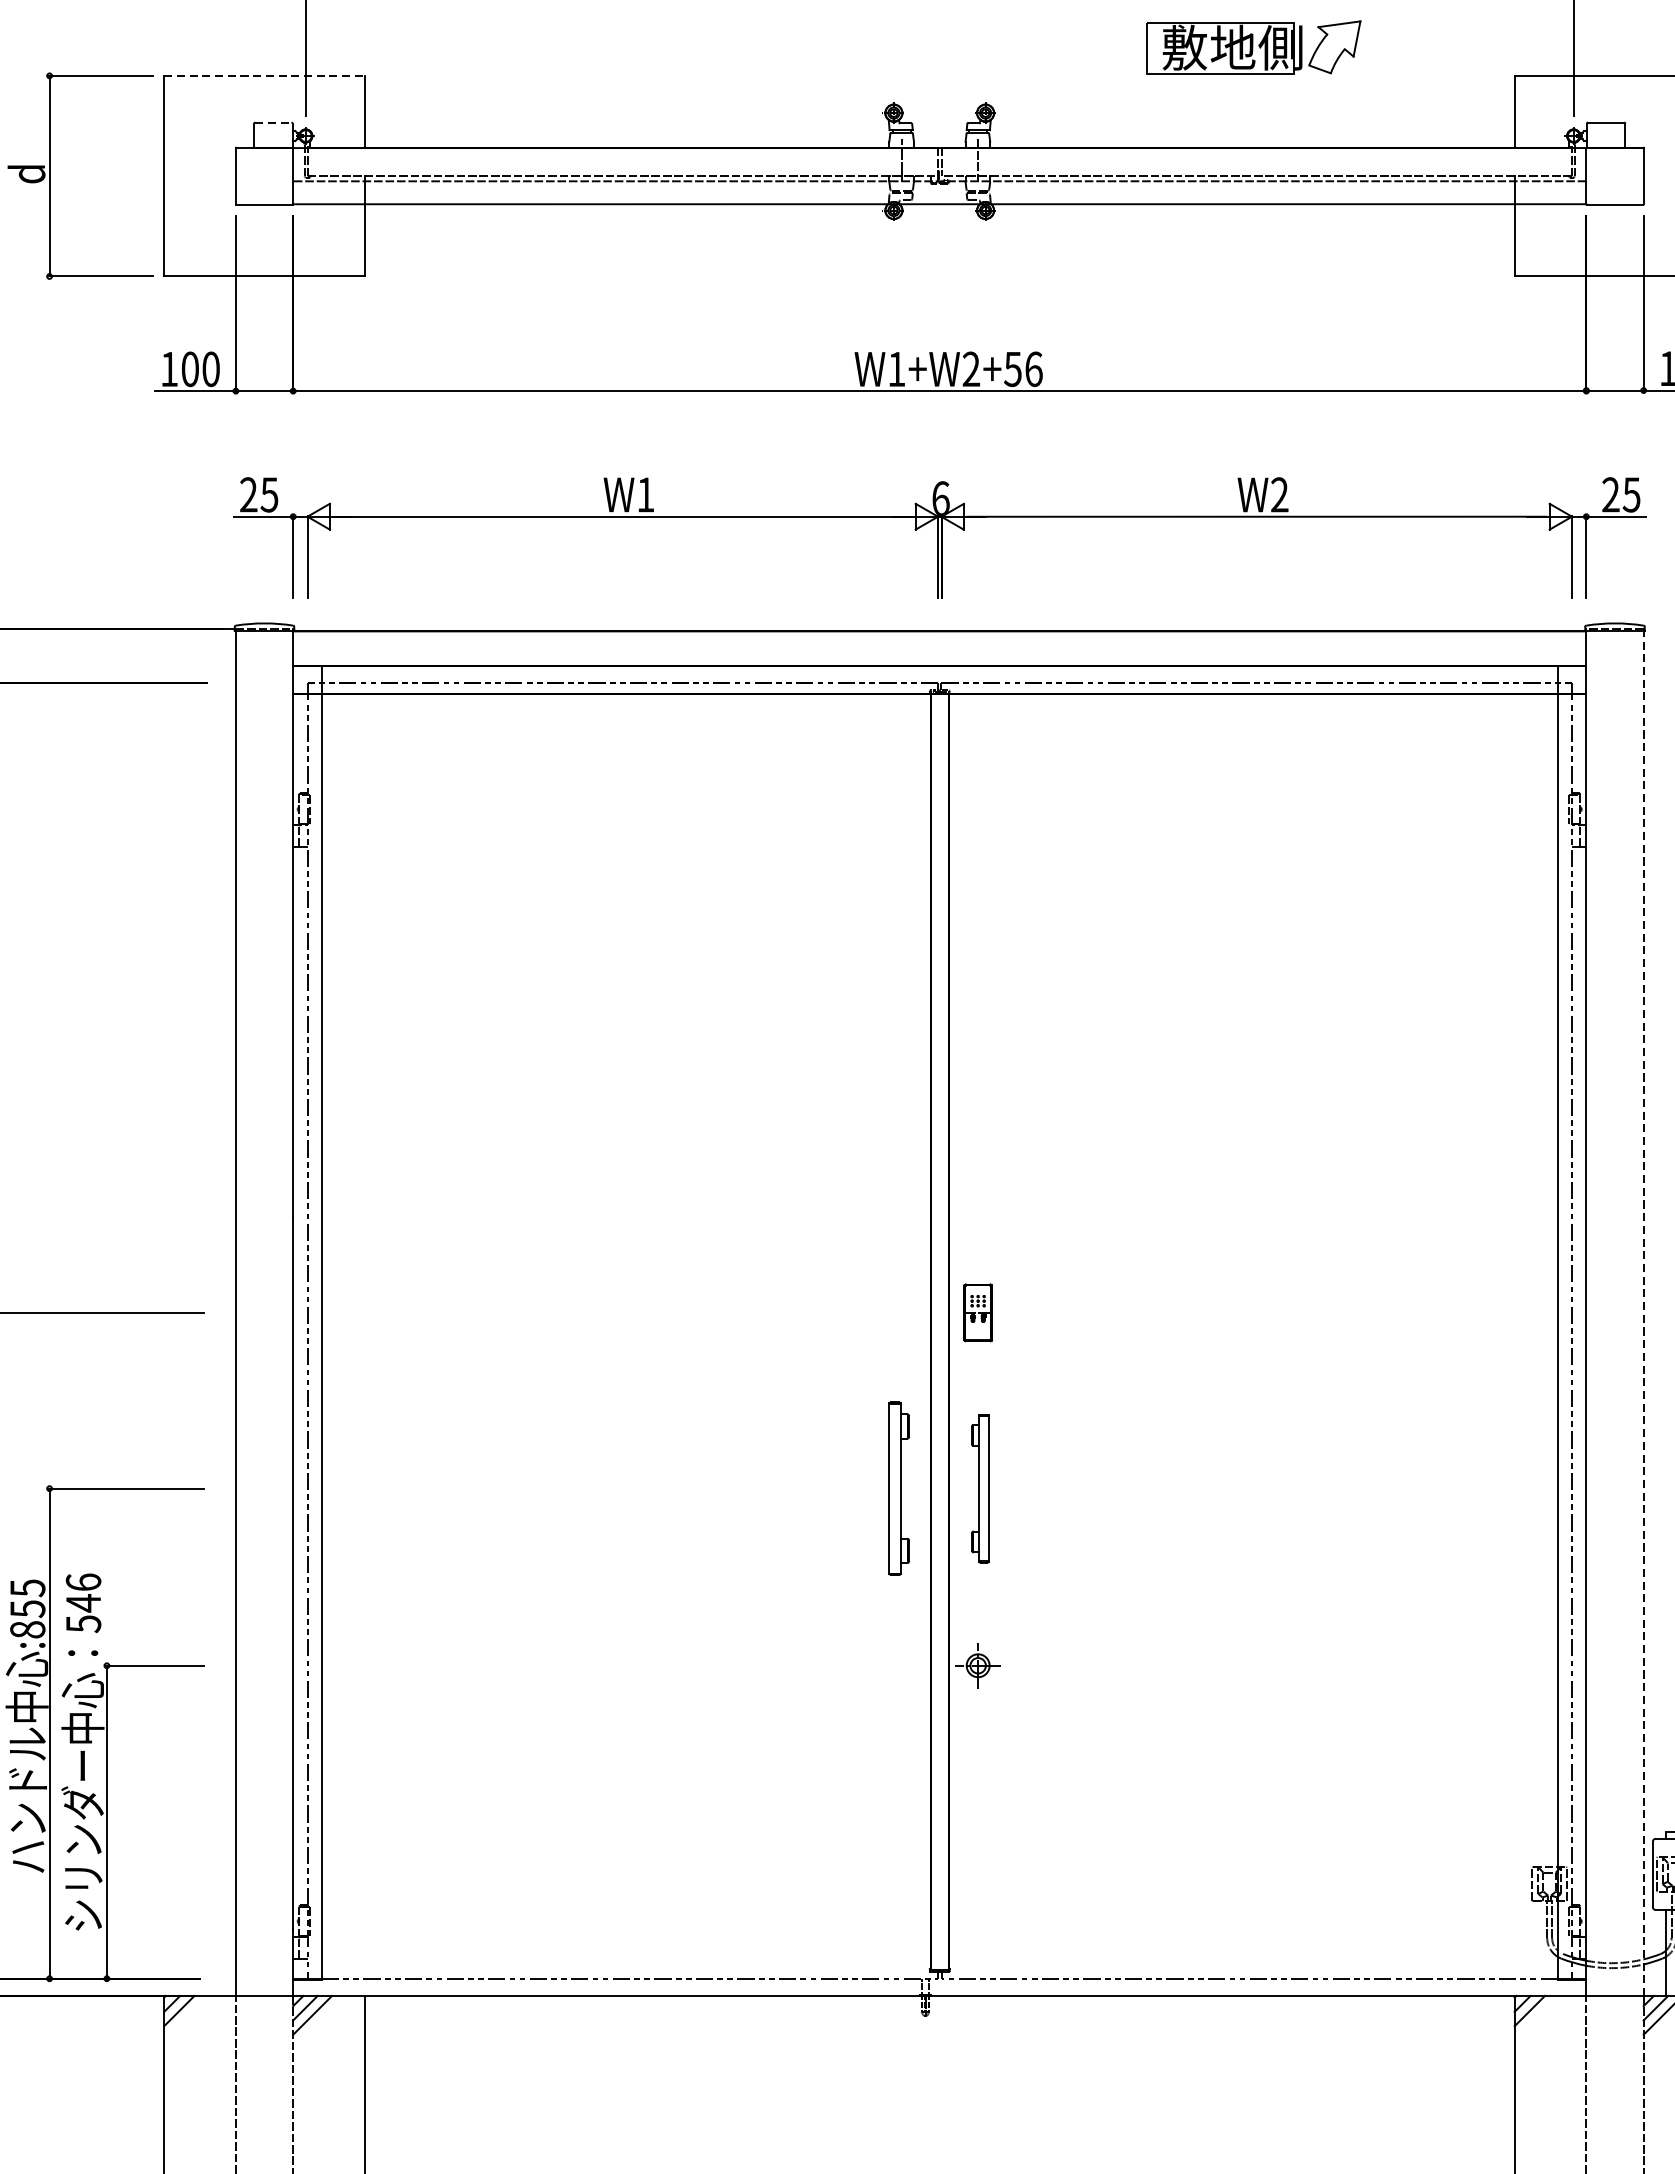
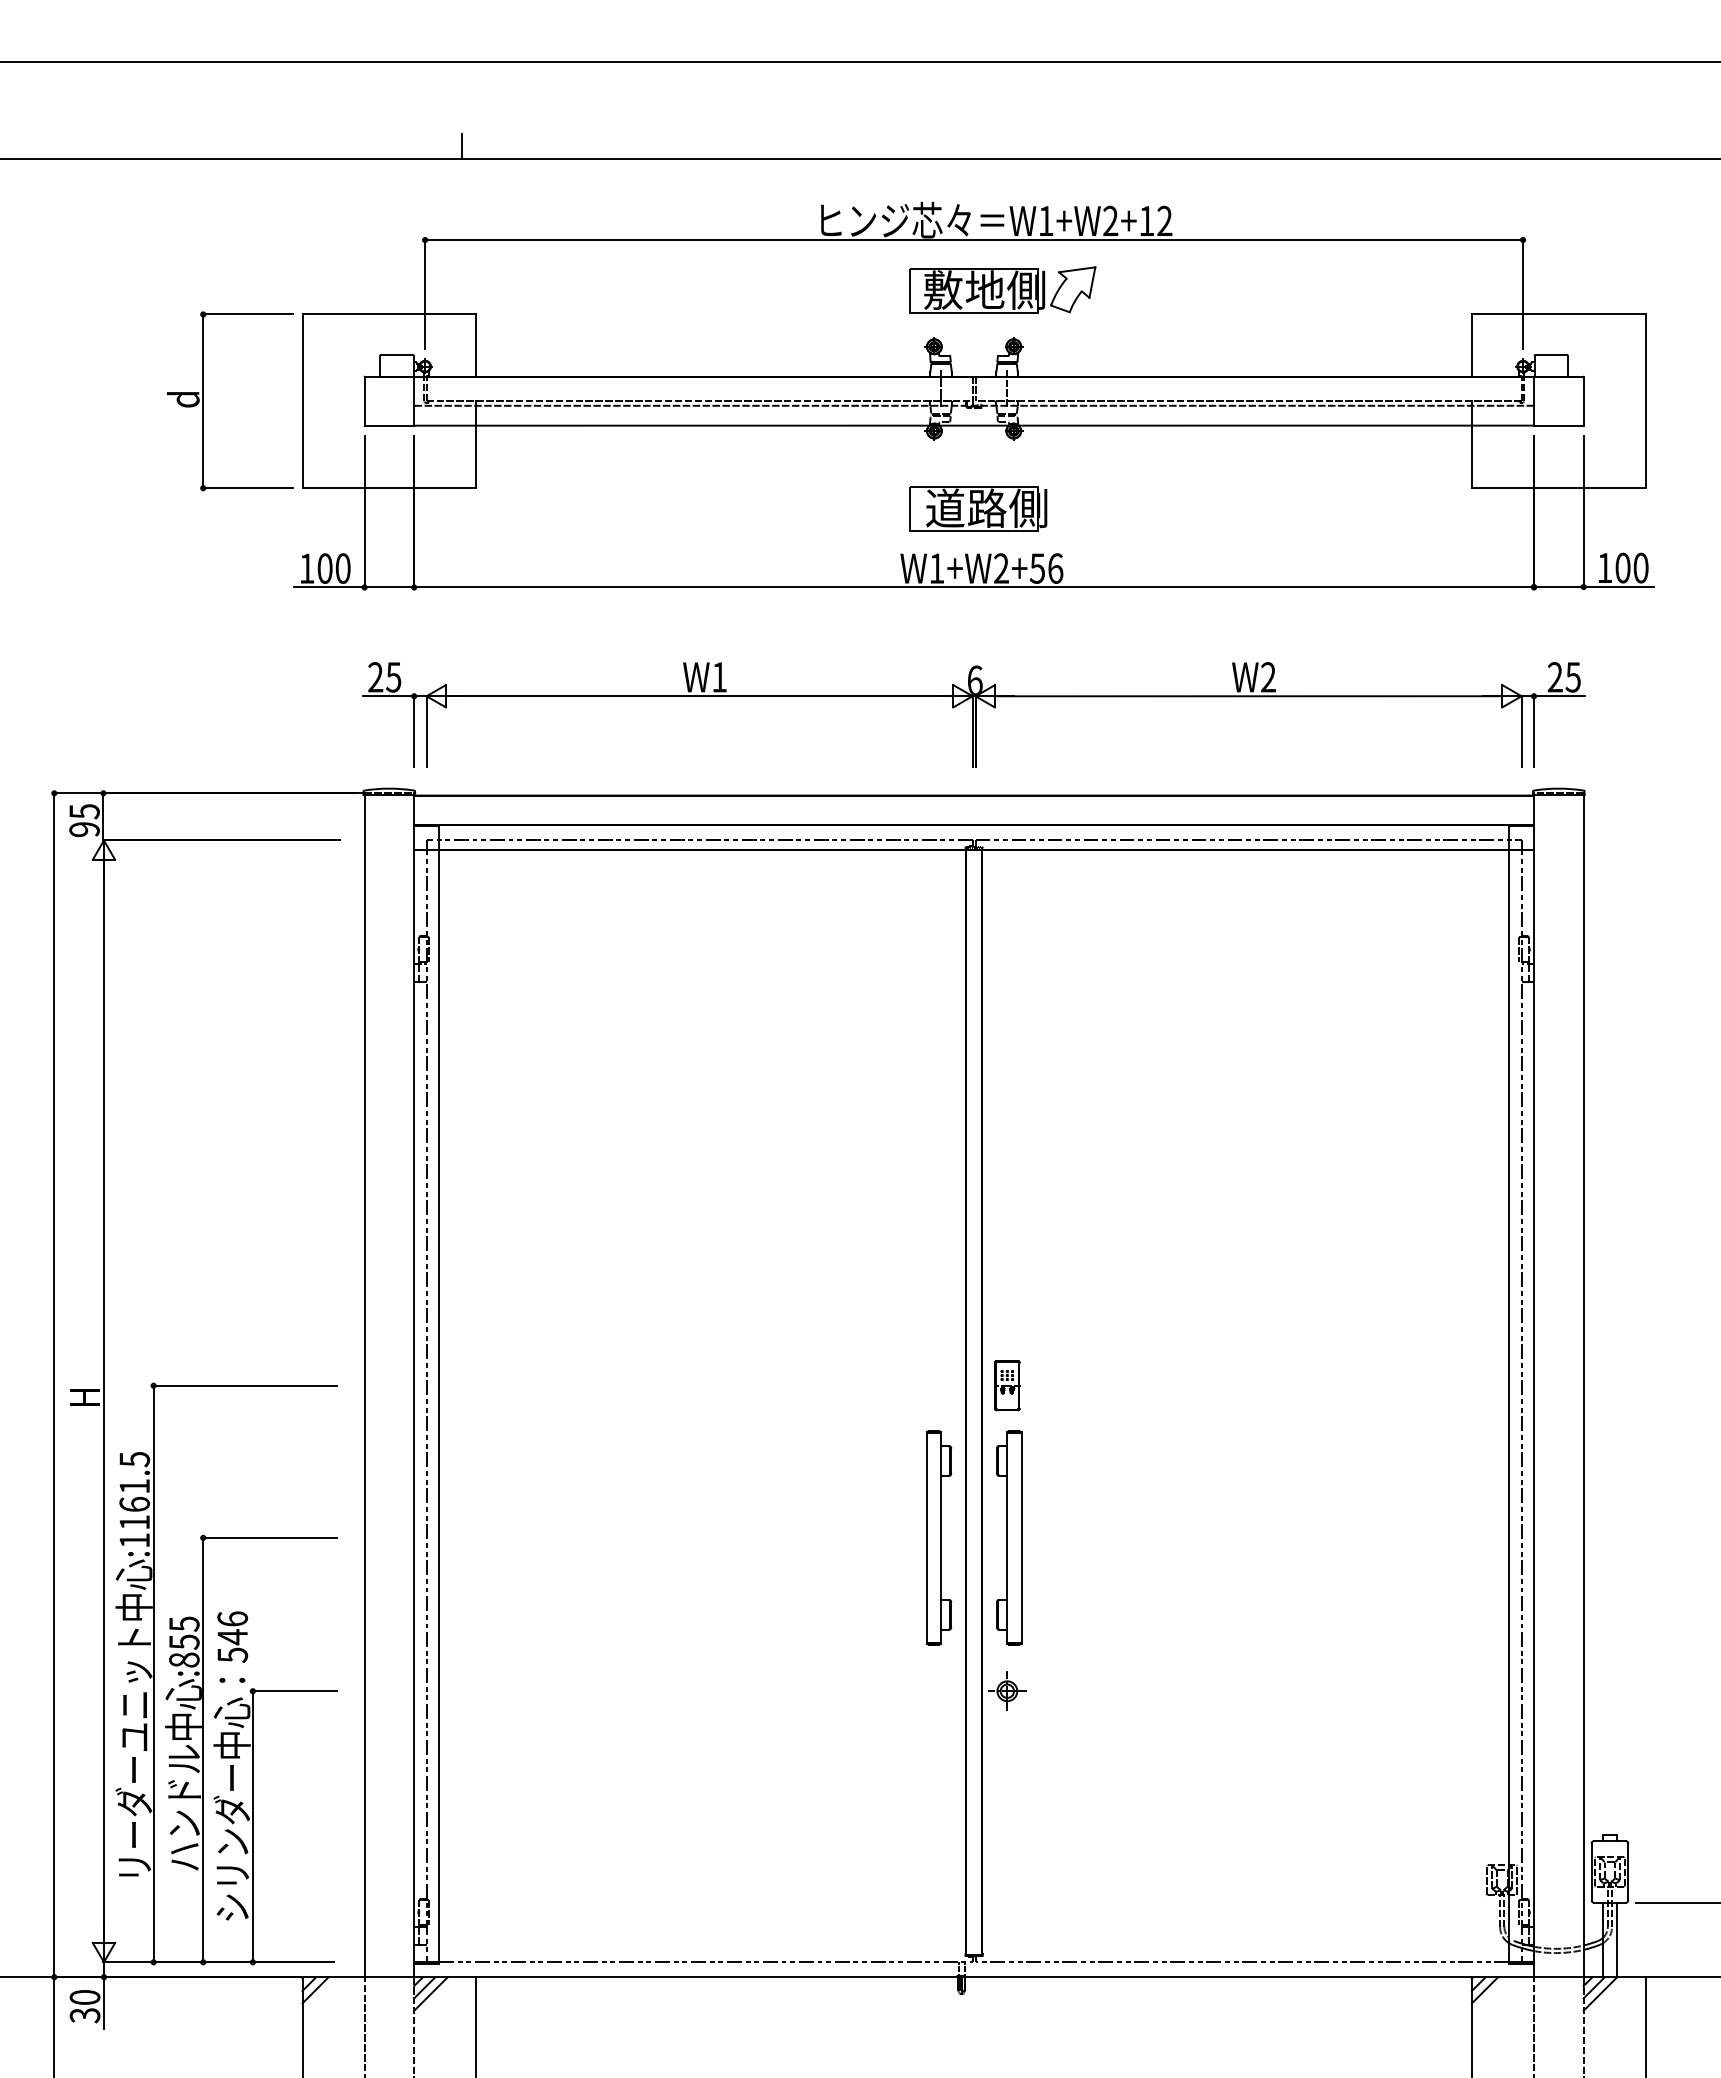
part: (1253, 47) -> (1002, 289), moved
line: (264, 75) -> (389, 314), dashed -> solid
line: (273, 122) -> (397, 354), dashed -> solid
part: (944, 299) -> (978, 508), added
line: (1643, 1312) -> (1583, 1385), dashed -> solid
part: (898, 1488) -> (938, 1537), size x1.43
part: (980, 1488) -> (1009, 1537), size x1.67

